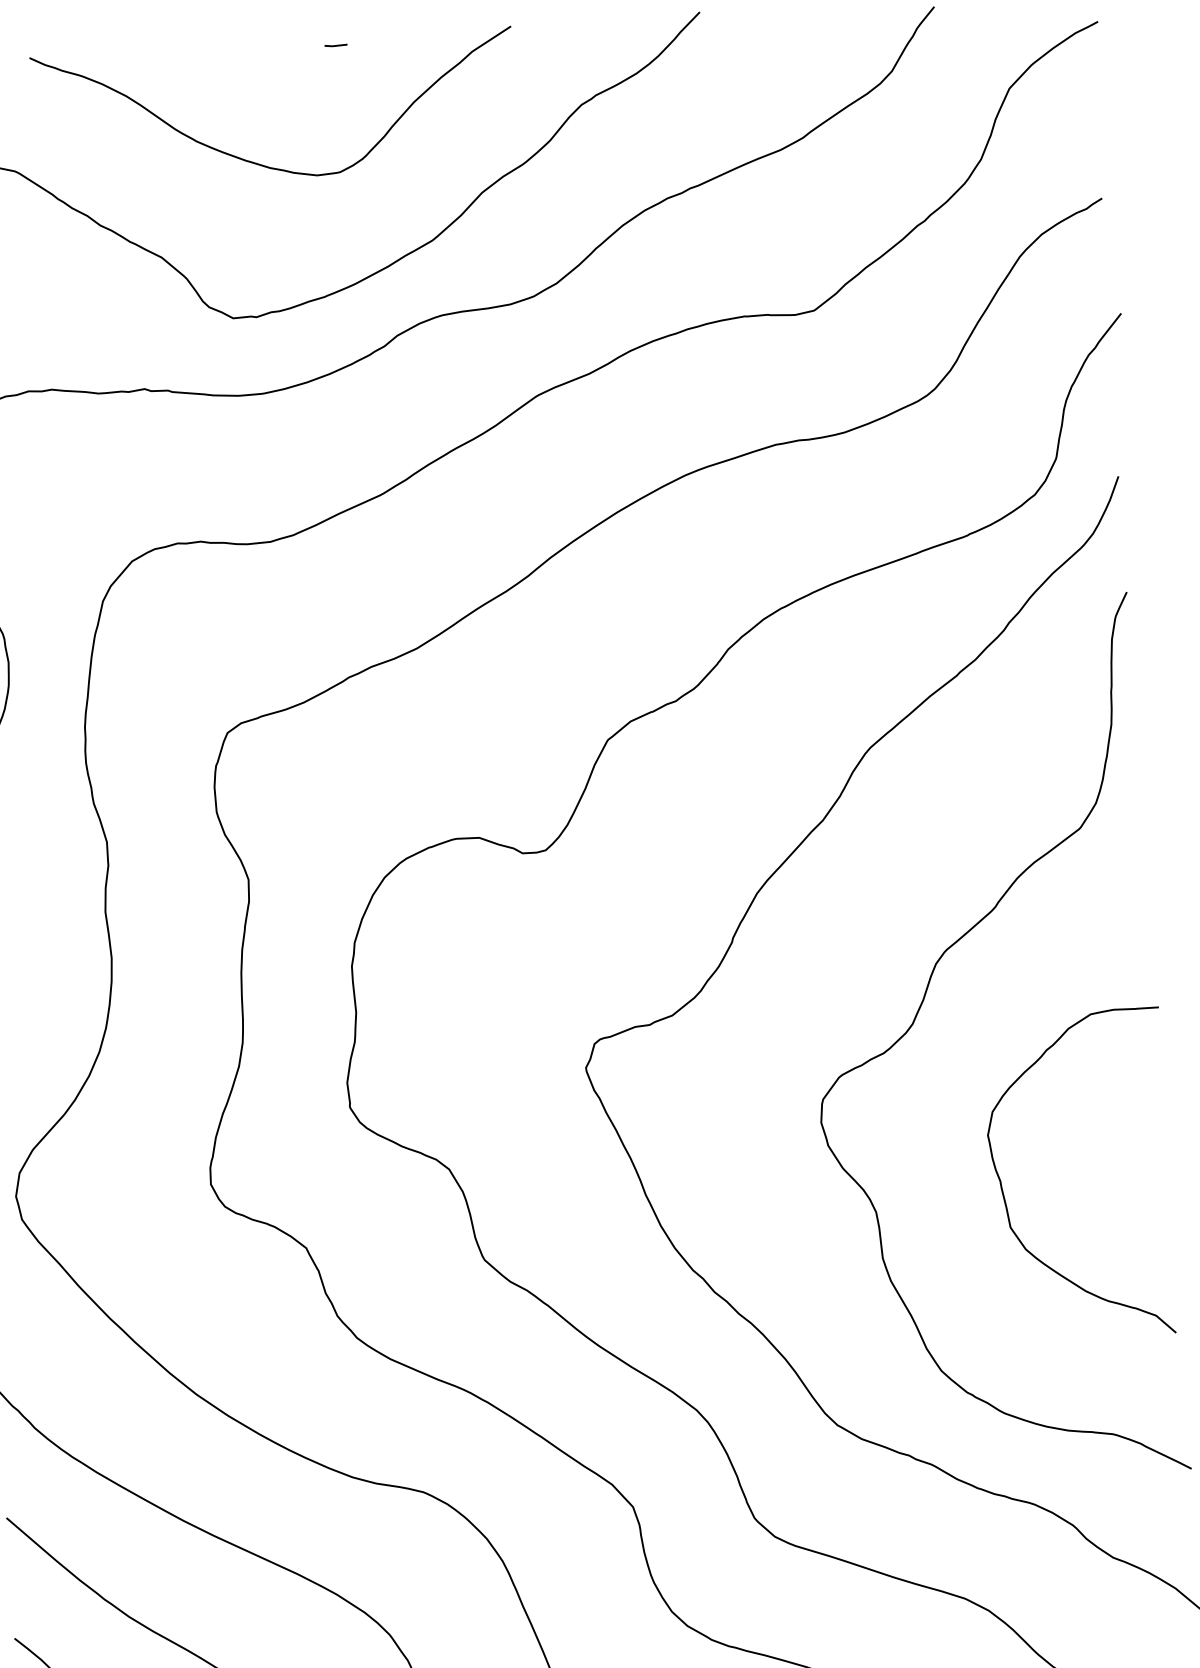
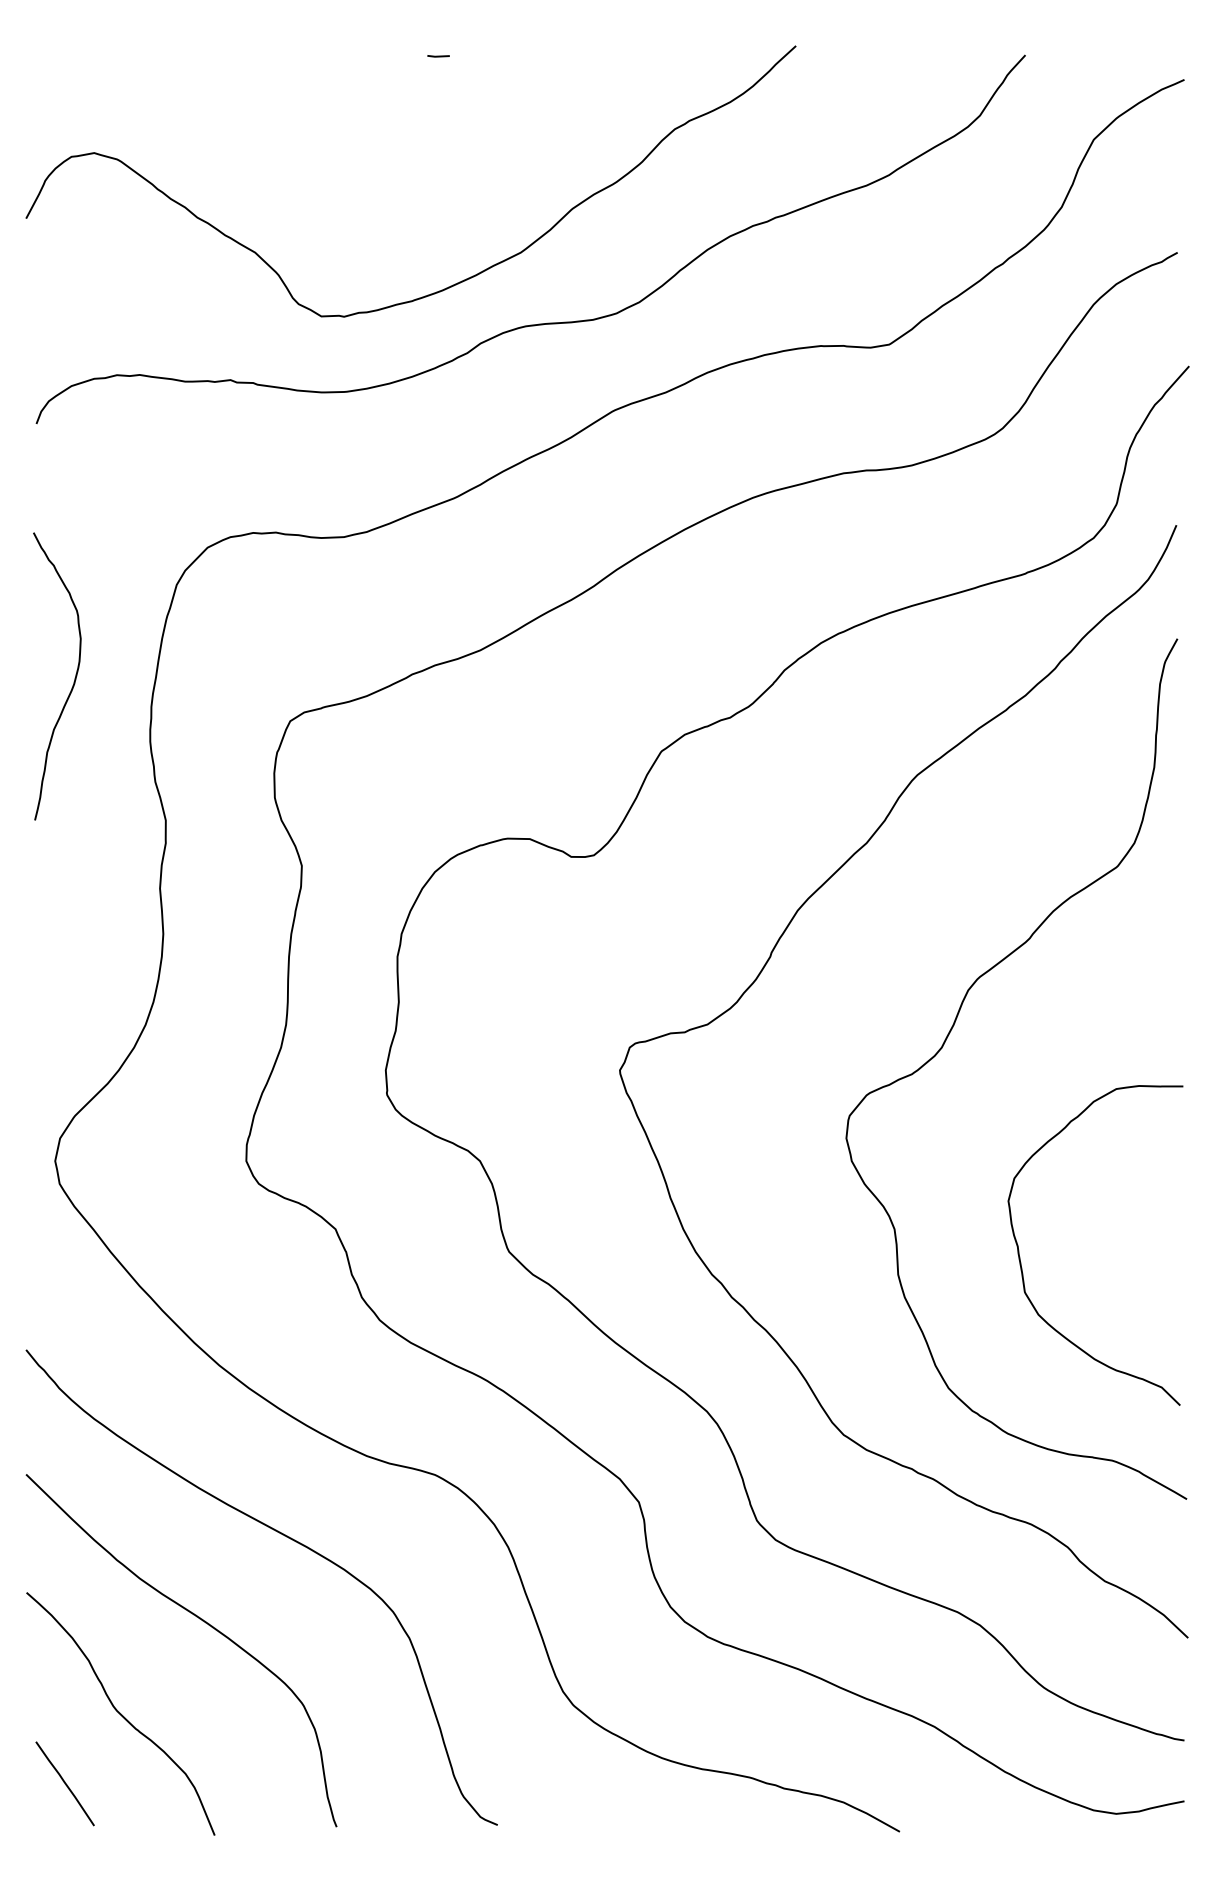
curve: (256, 162) -> (353, 165), removed
curve: (1003, 1191) -> (1020, 1256), moved

